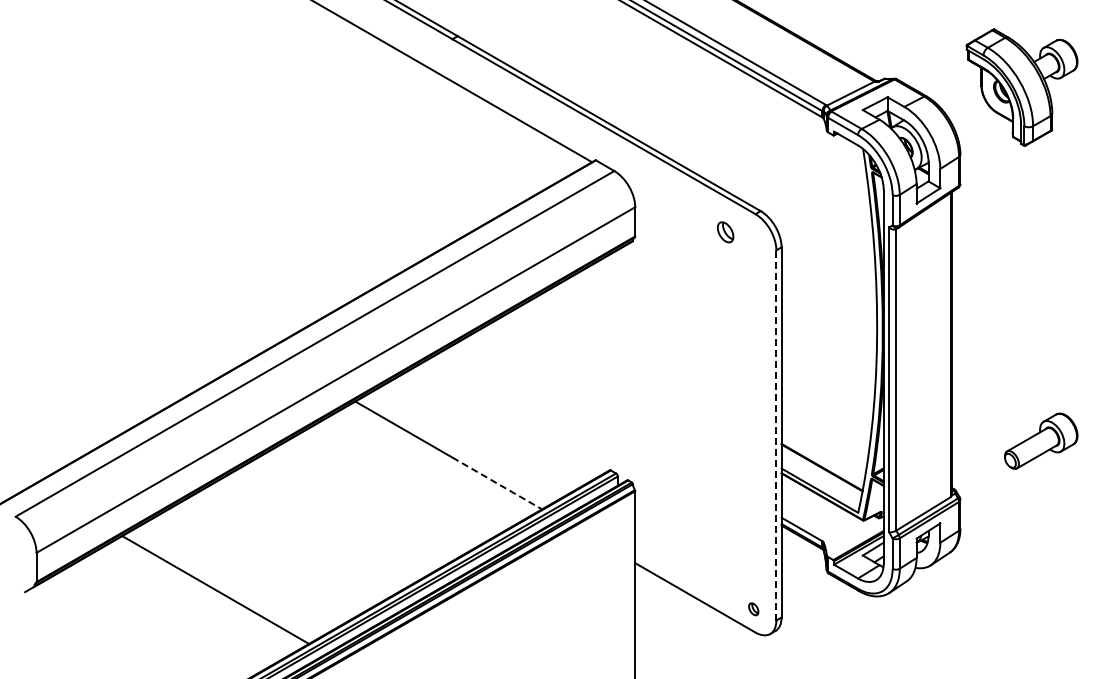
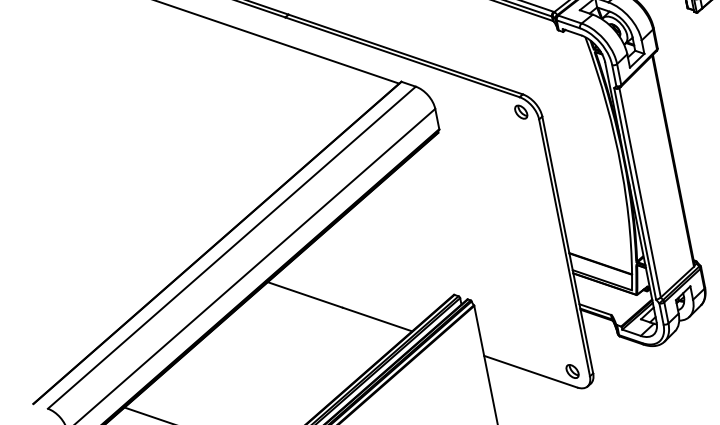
part: (725, 232) -> (521, 112), moved
line: (776, 434) -> (564, 247), dashed -> solid
line: (497, 483) -> (377, 319), dashed -> solid
part: (753, 609) -> (572, 371), size x1.67

